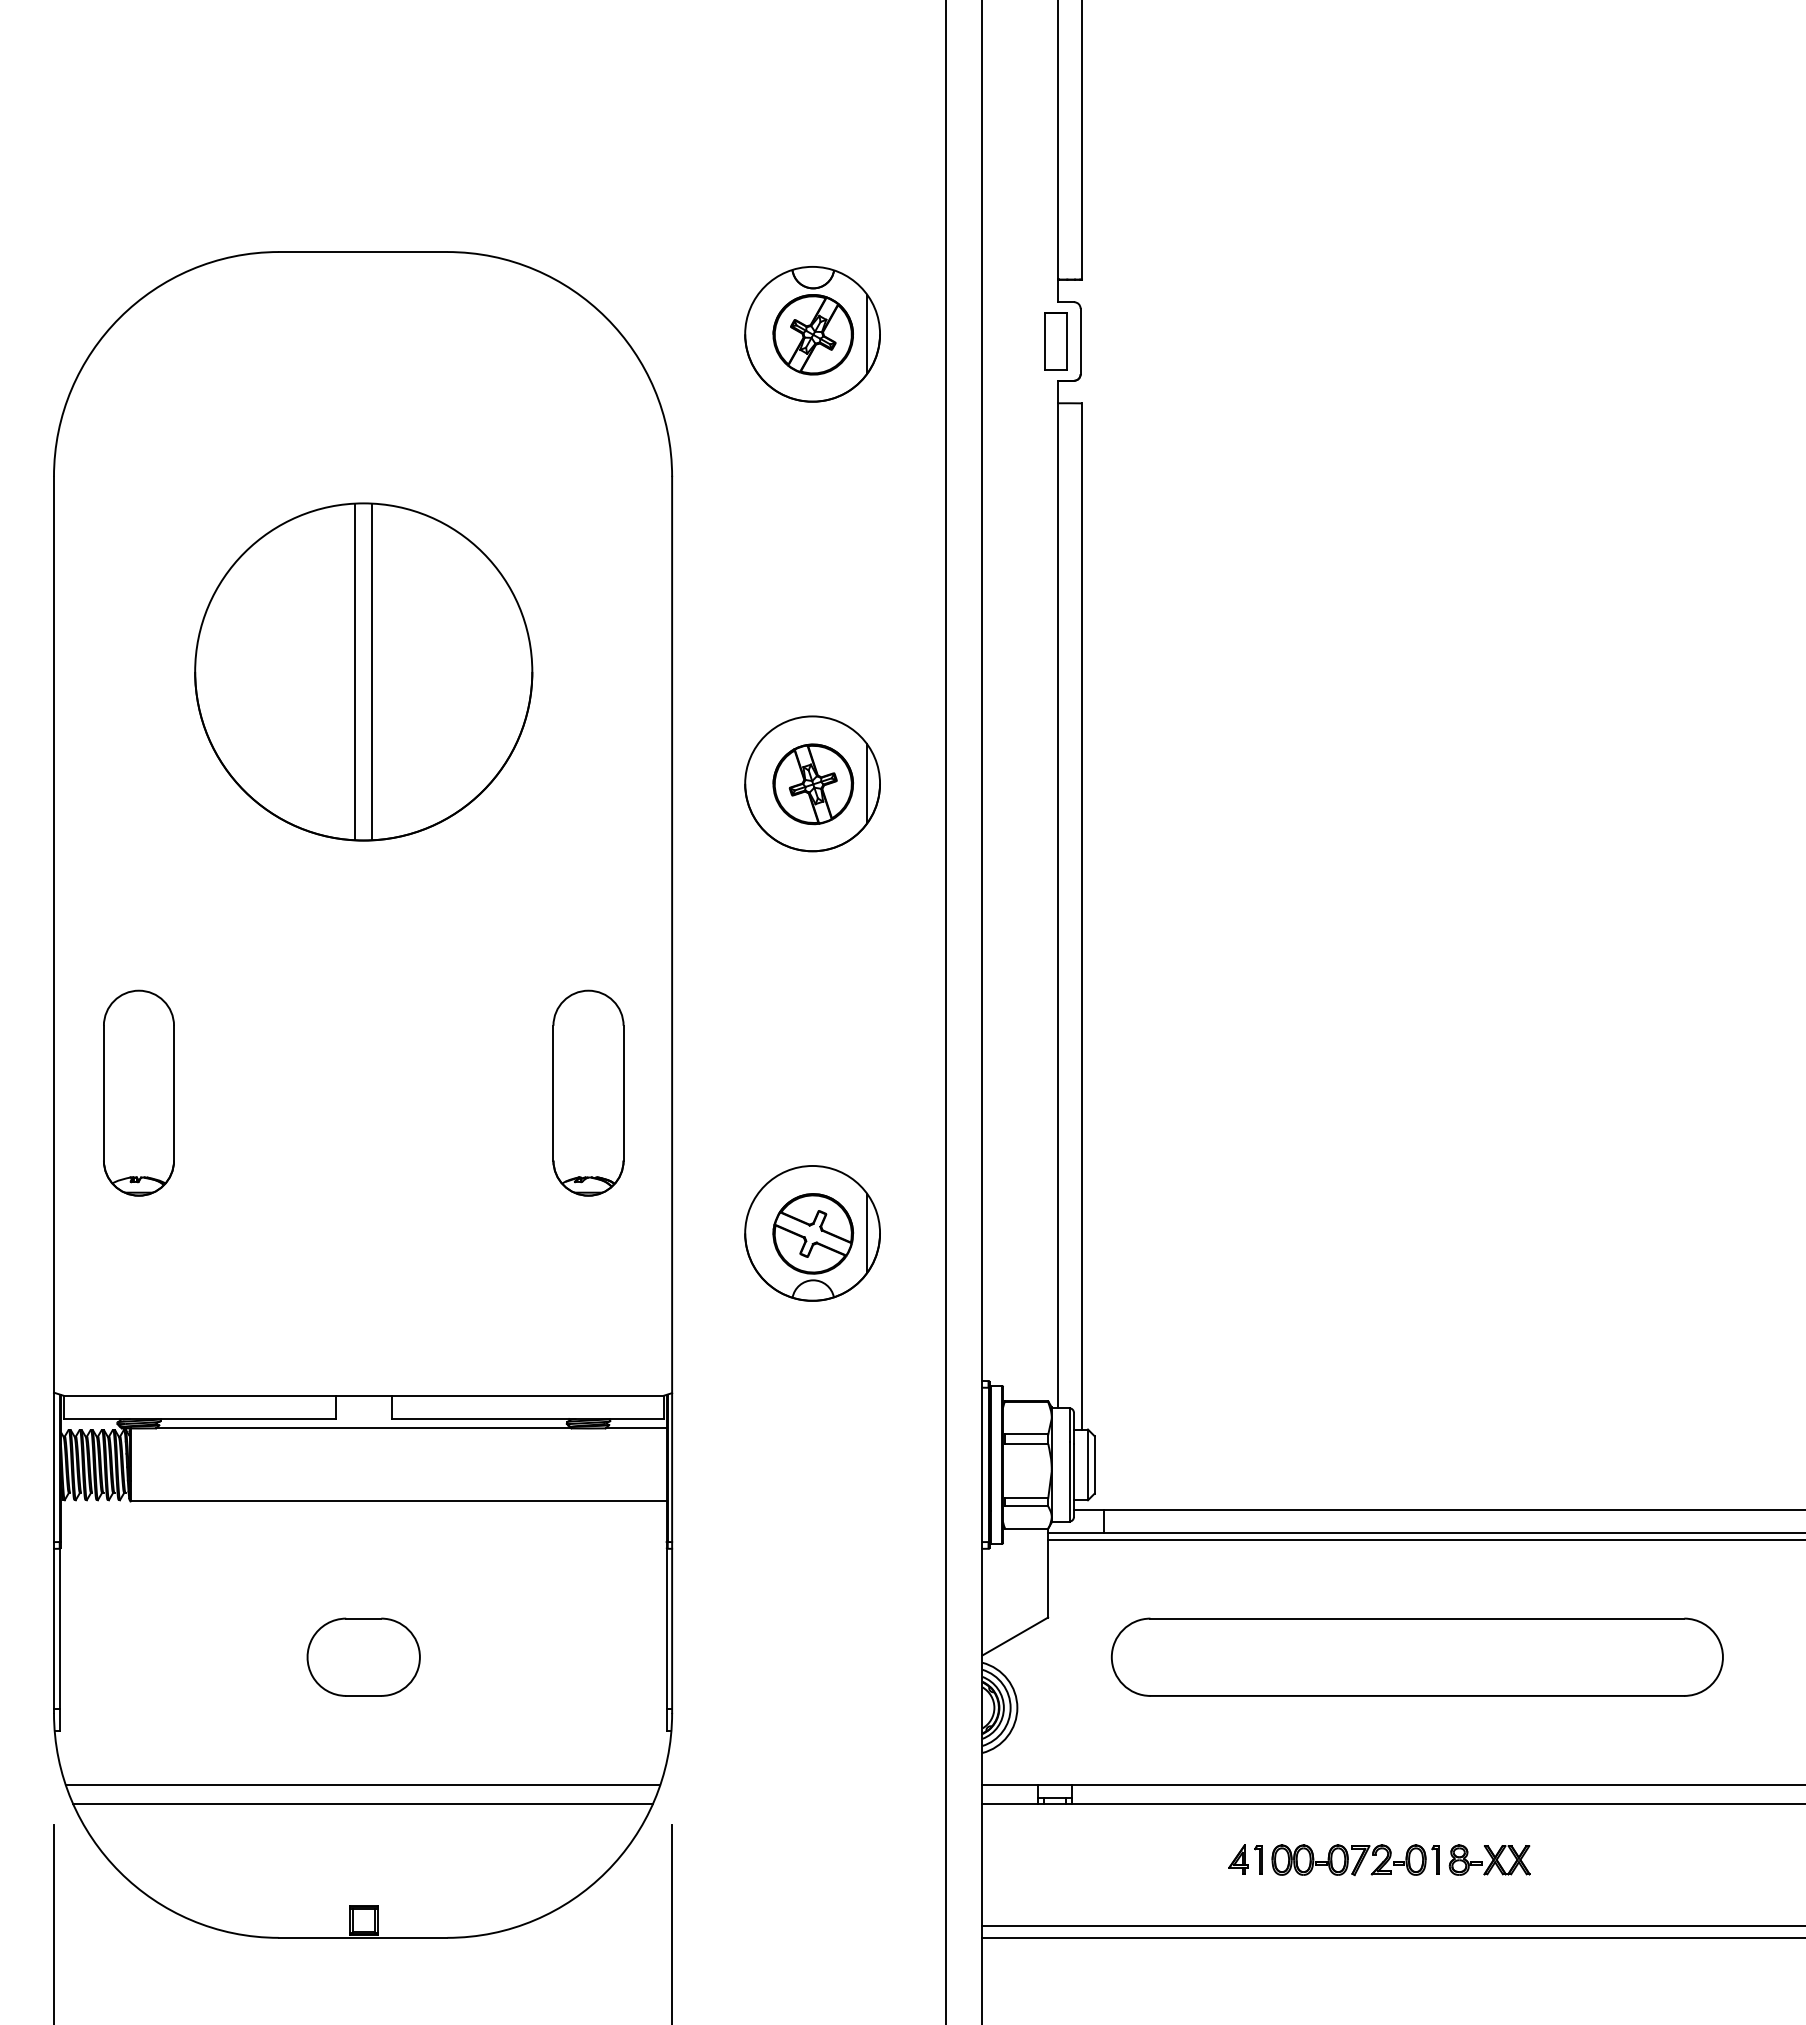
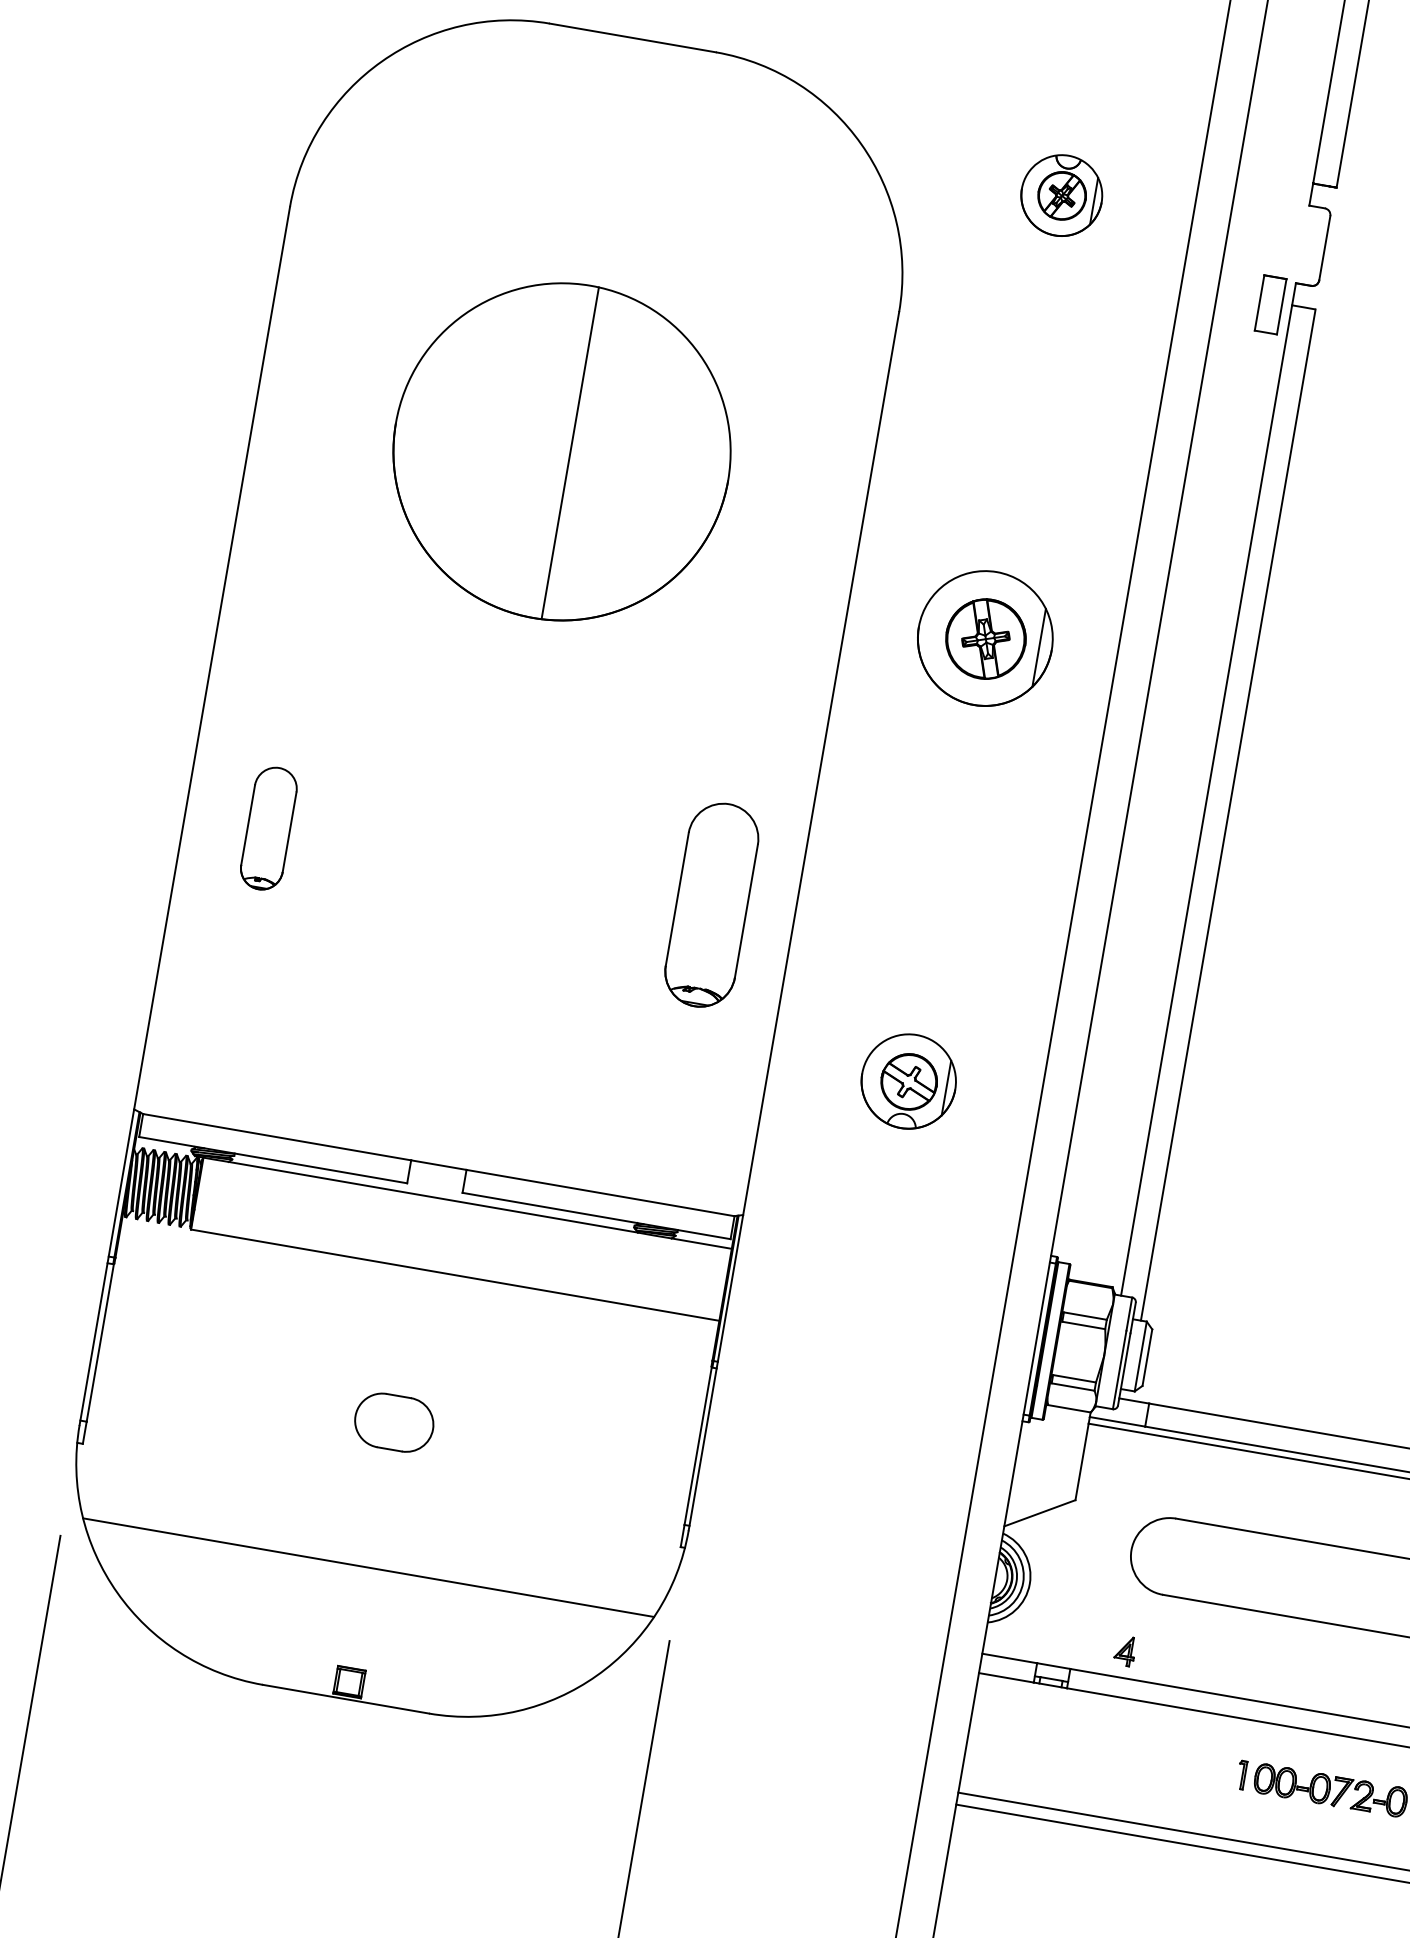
part: (812, 334) -> (1061, 195), size x0.6
part: (1055, 341) -> (1270, 304), moved
line: (355, 671) -> (554, 450), removed
part: (138, 1092) -> (268, 827), size x0.6
part: (812, 1233) -> (908, 1081), size x0.7
part: (363, 1656) -> (394, 1422), size x0.7
line: (362, 1784) -> (371, 1547), removed
part: (1238, 1859) -> (1124, 1650), moved

